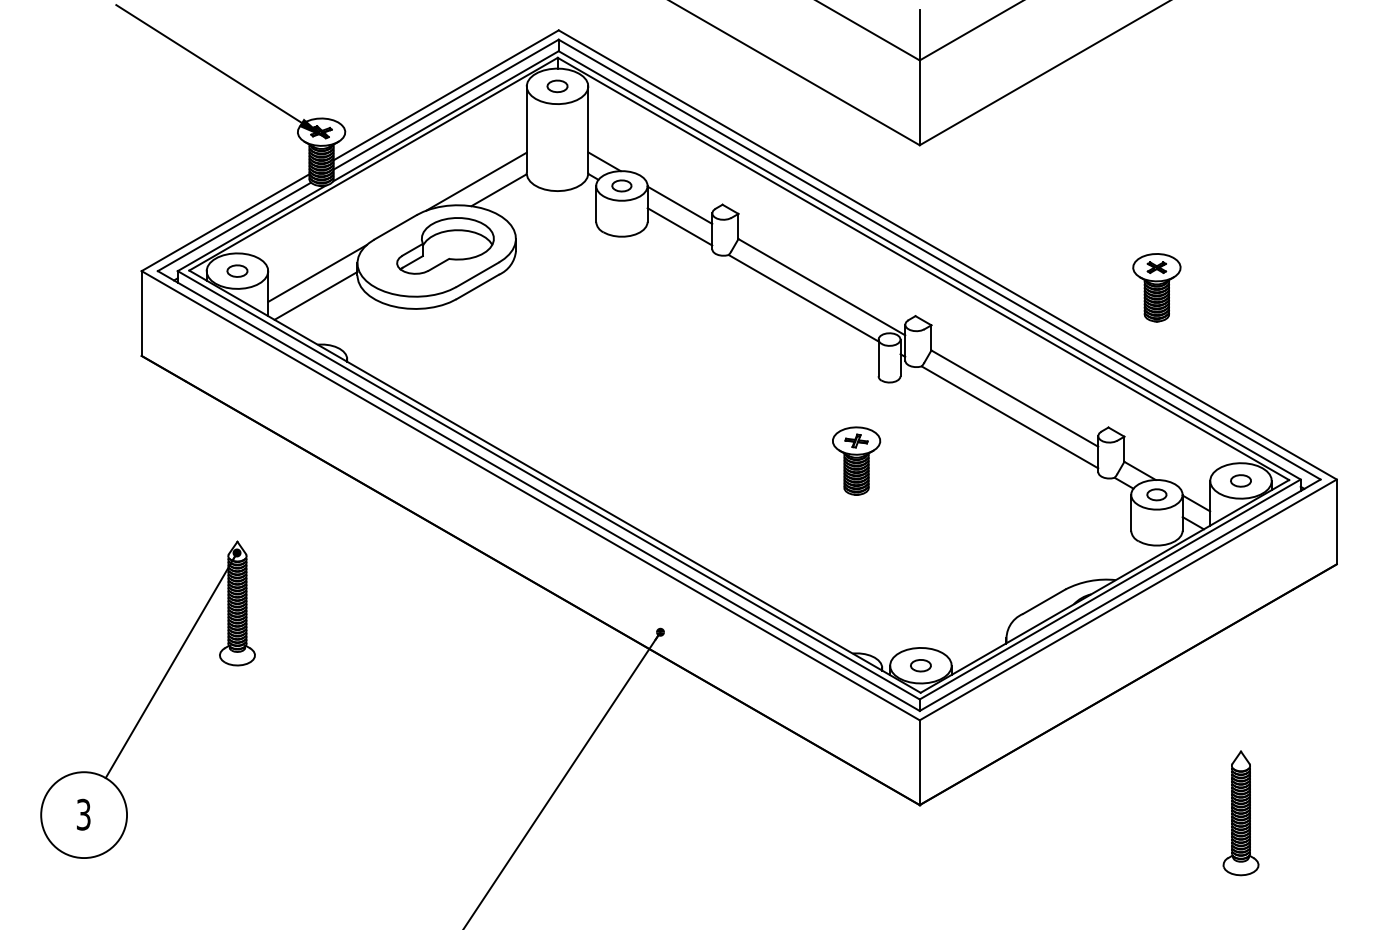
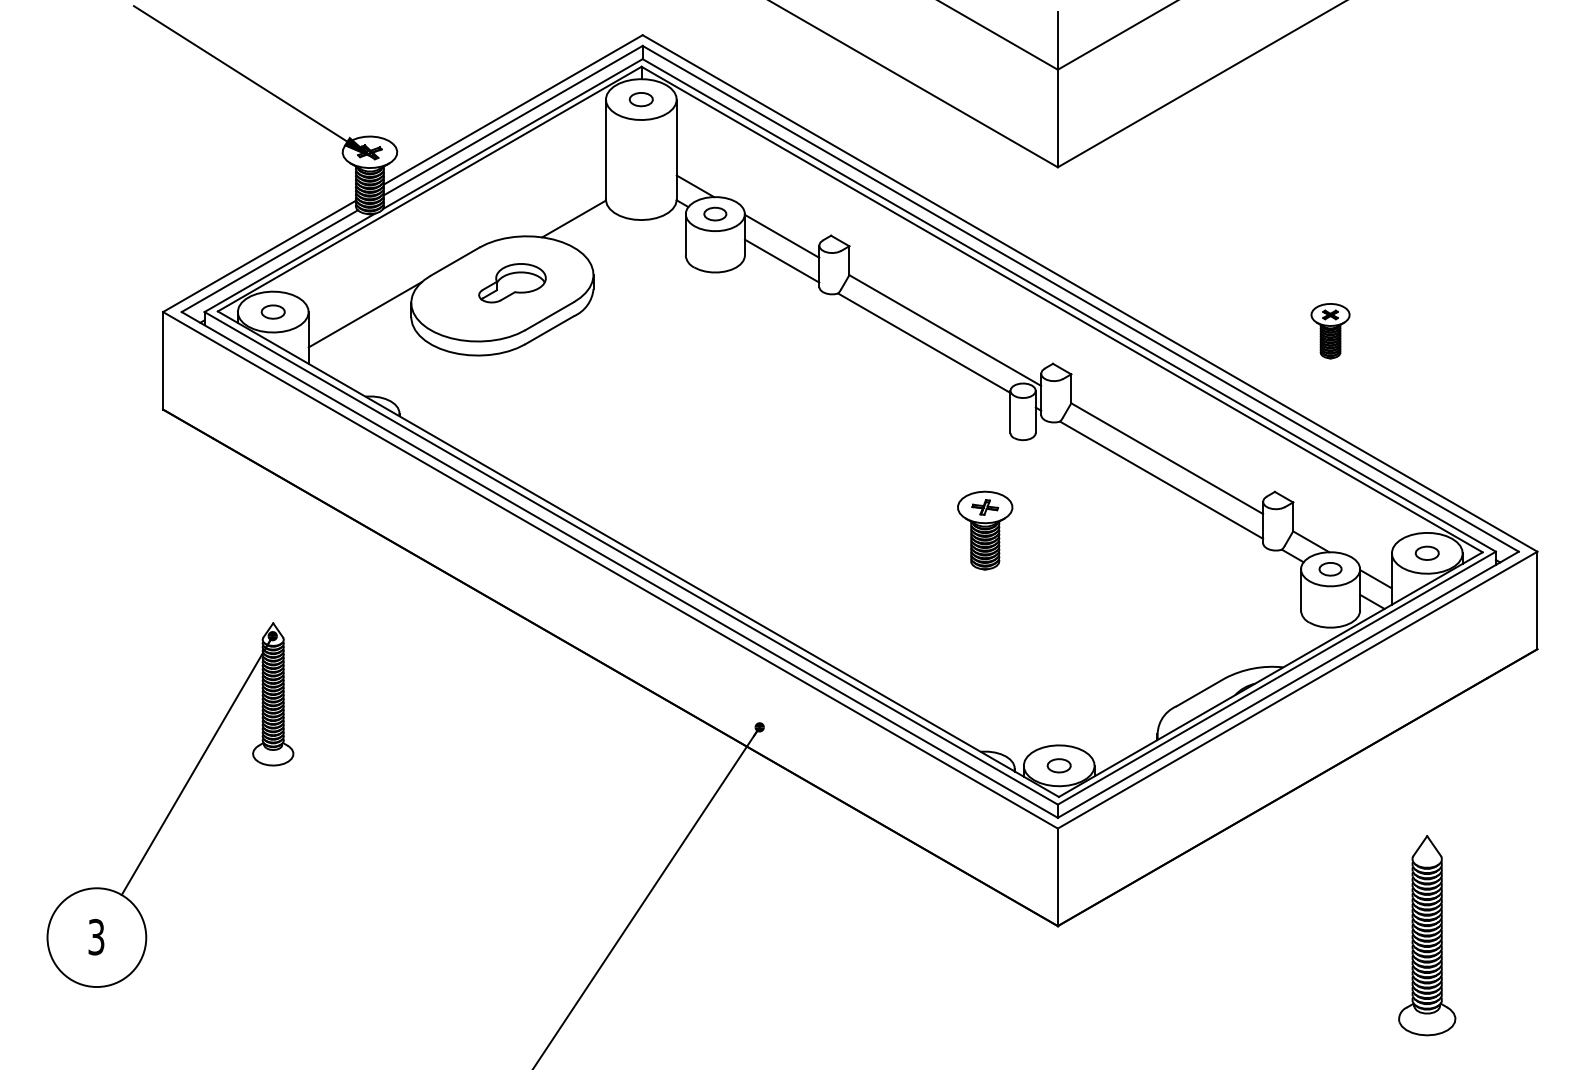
line: (475, 181) -> (547, 208), removed
part: (445, 246) -> (512, 283), size x0.6
part: (1156, 287) -> (1330, 330), size x0.7
line: (315, 295) -> (363, 340), removed
part: (1241, 813) -> (1427, 935), size x1.4

